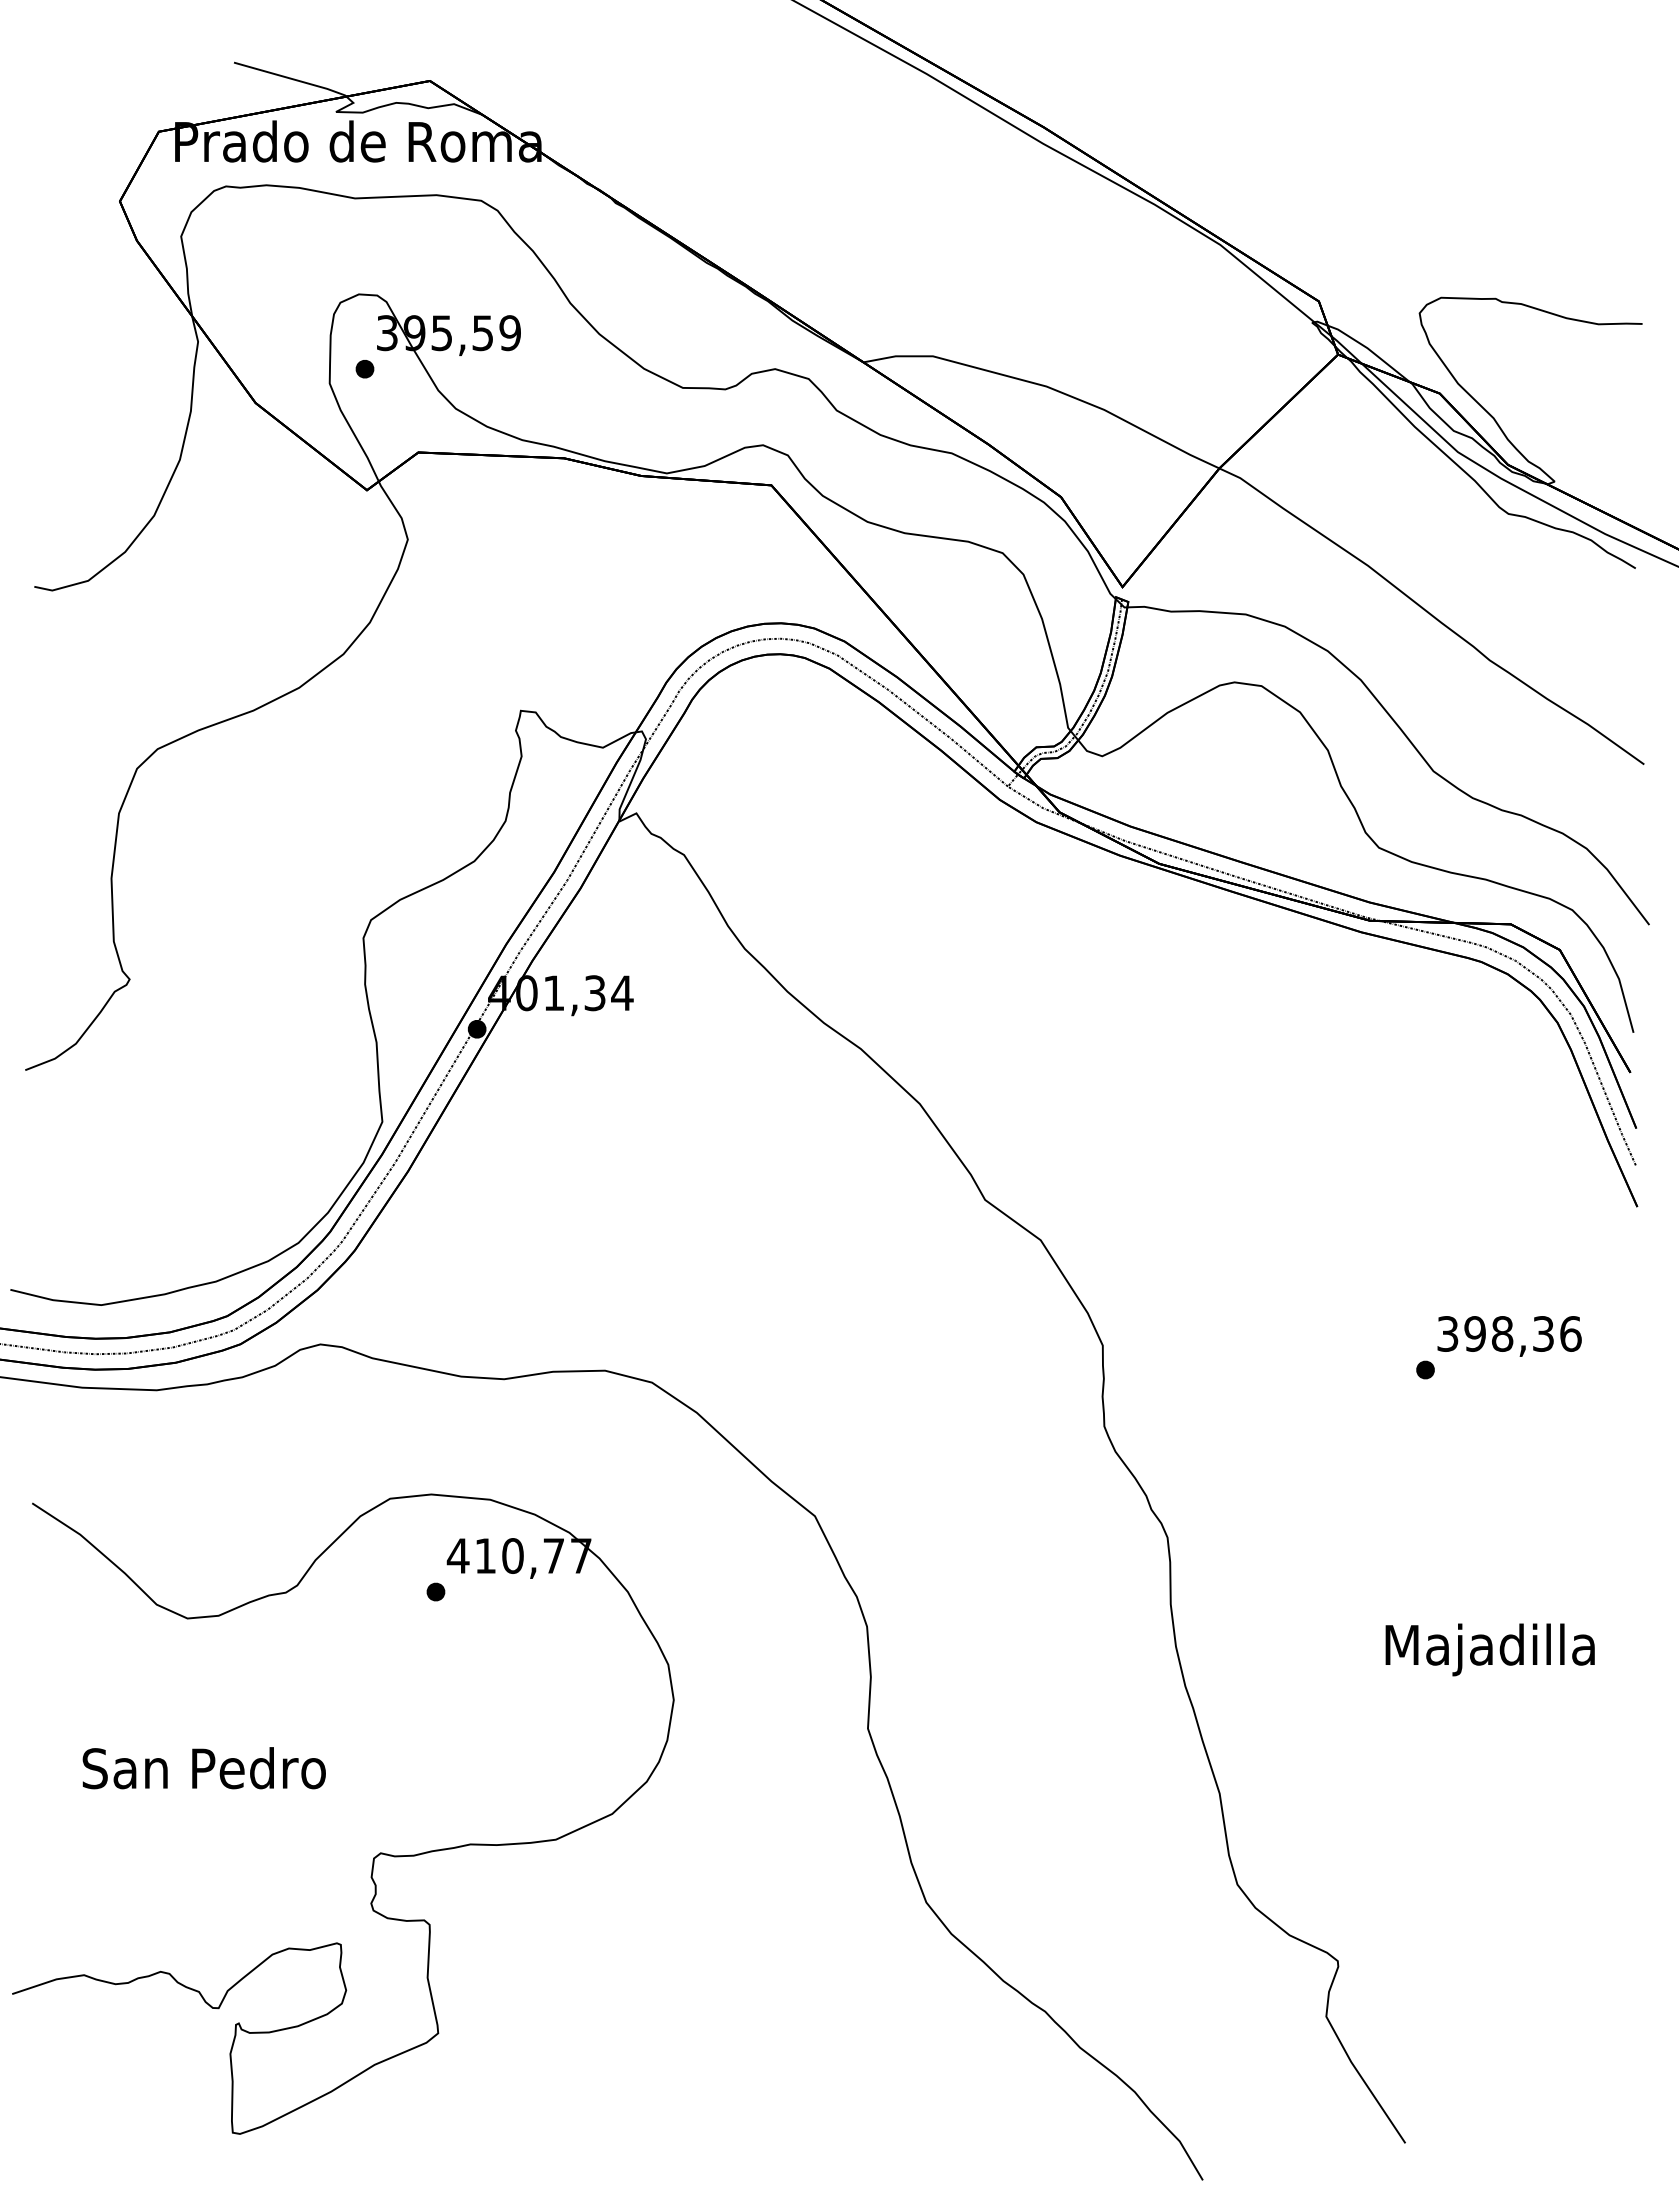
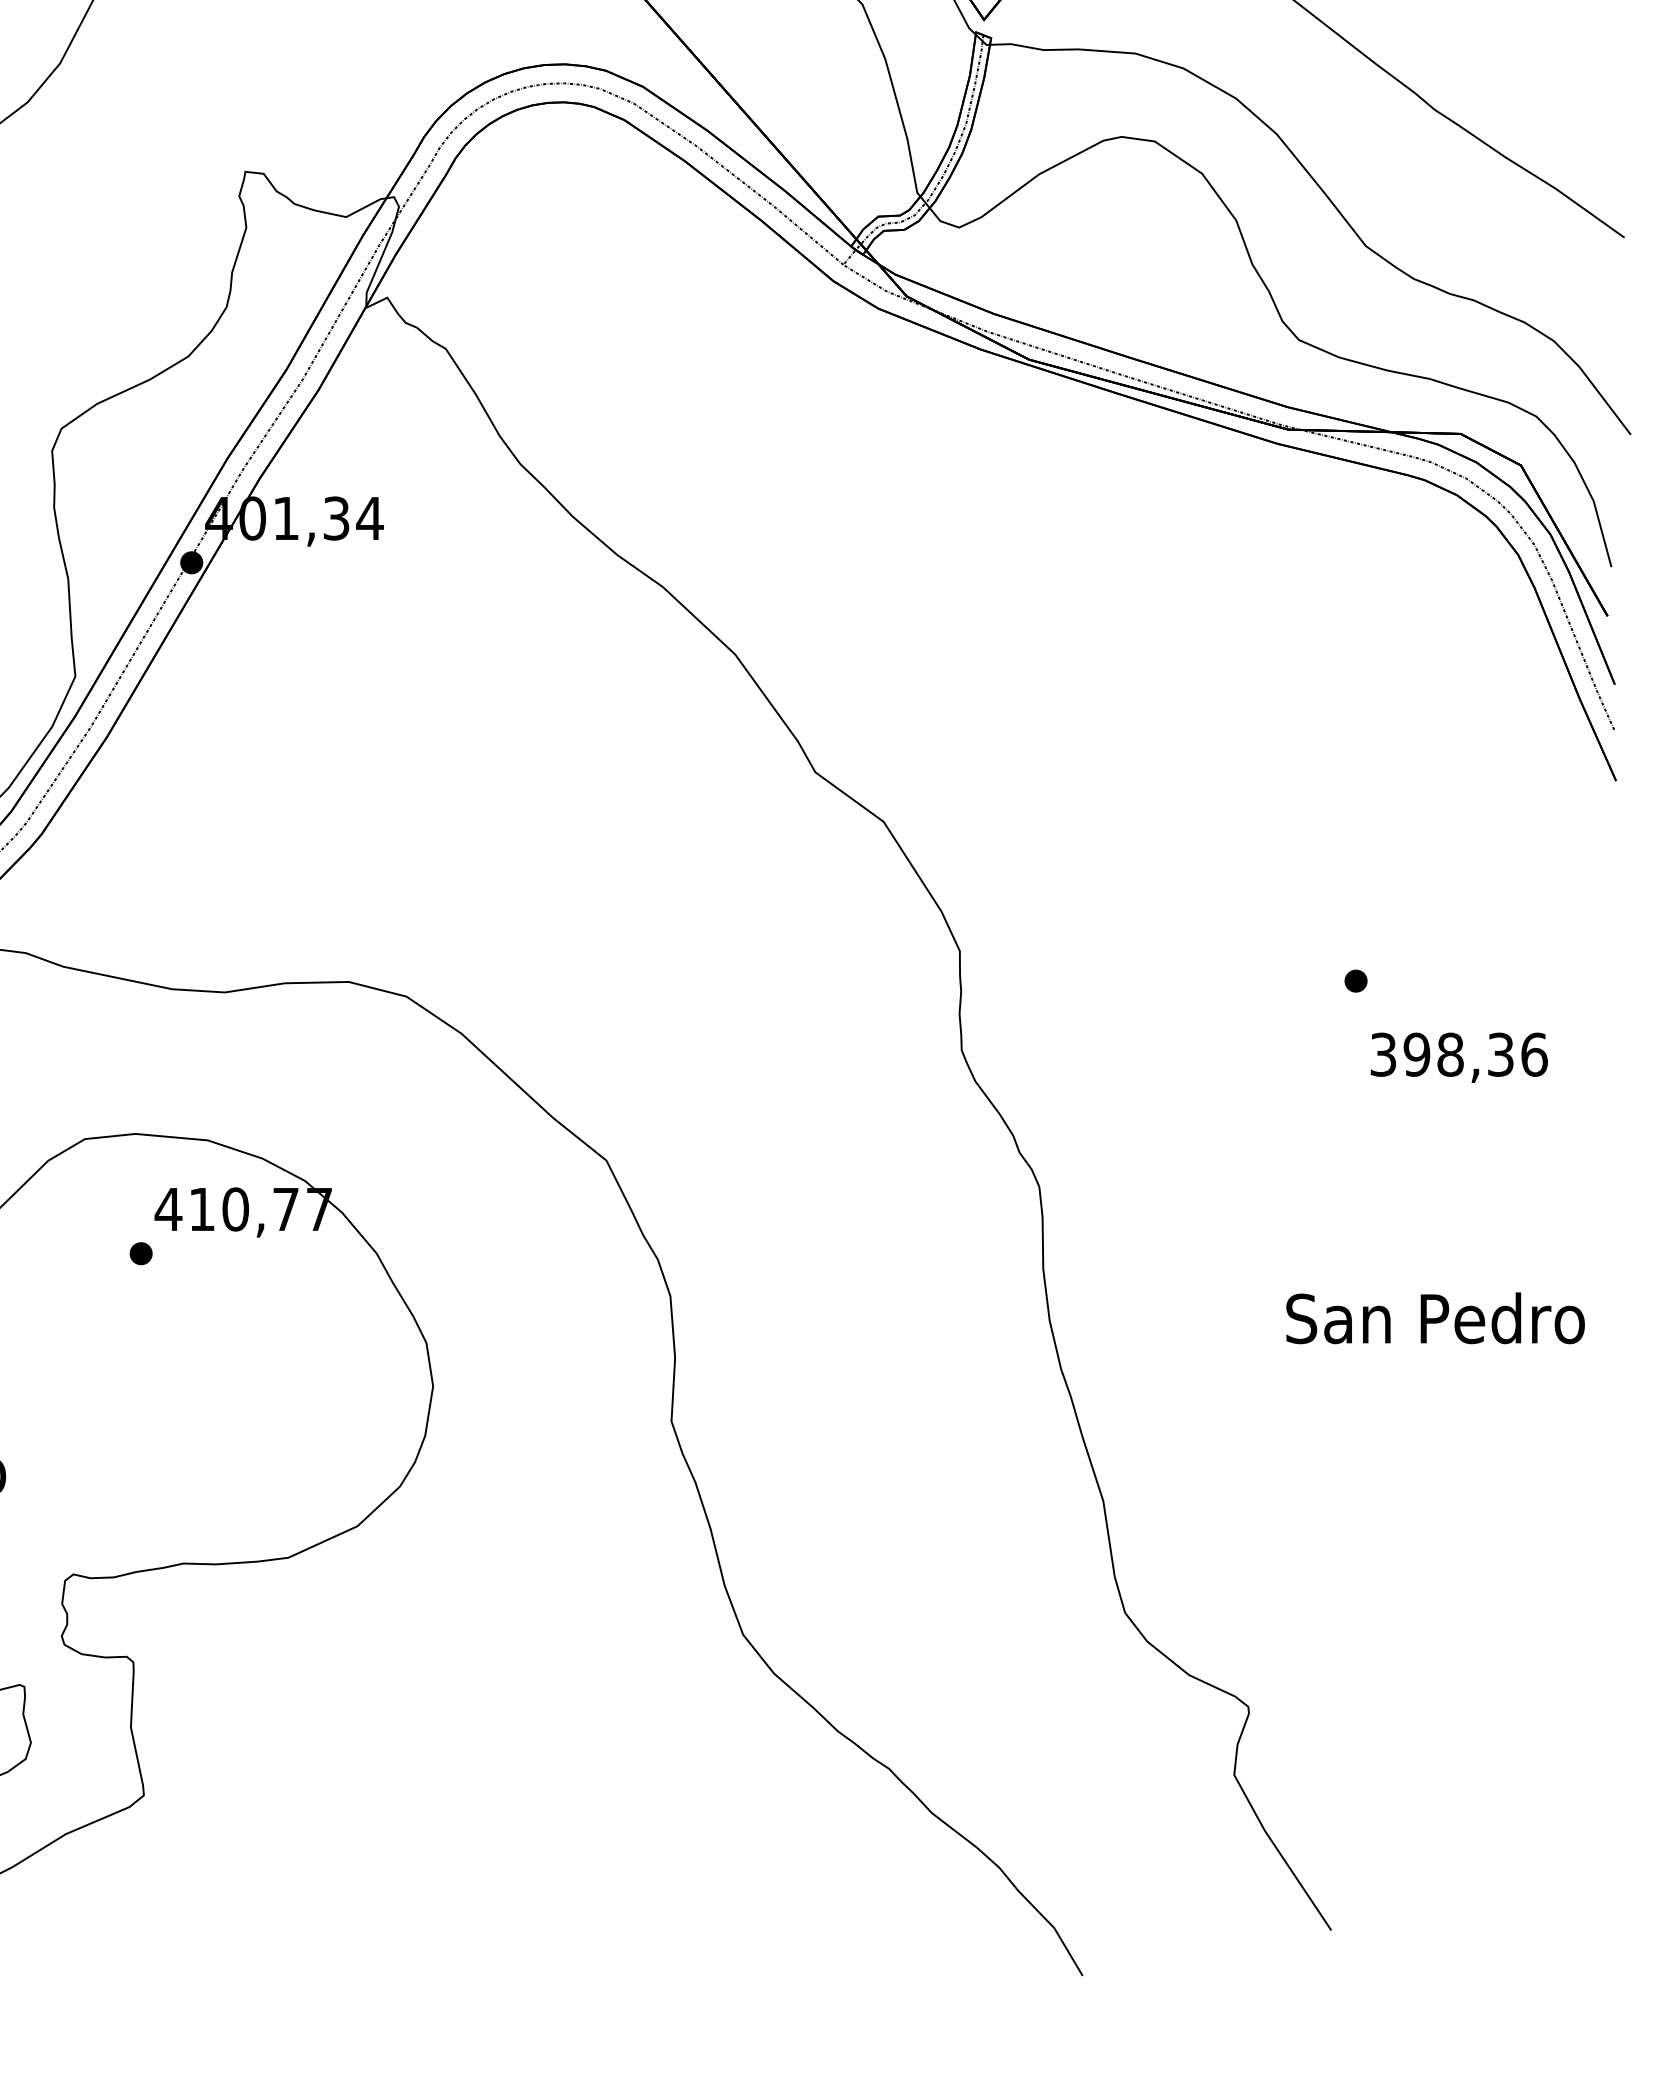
text: (1509, 1336) -> (1459, 1057), moved
text: (1489, 1649) -> (1434, 1324), Majadilla -> San Pedro

